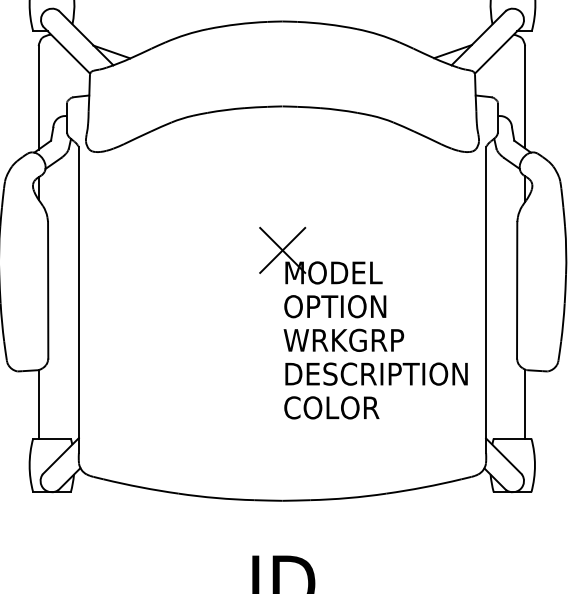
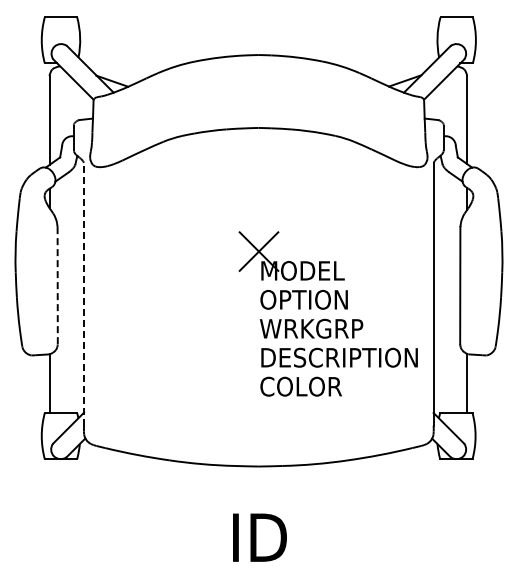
line: (47, 289) -> (57, 285), solid -> dashed
line: (79, 299) -> (84, 293), solid -> dashed

